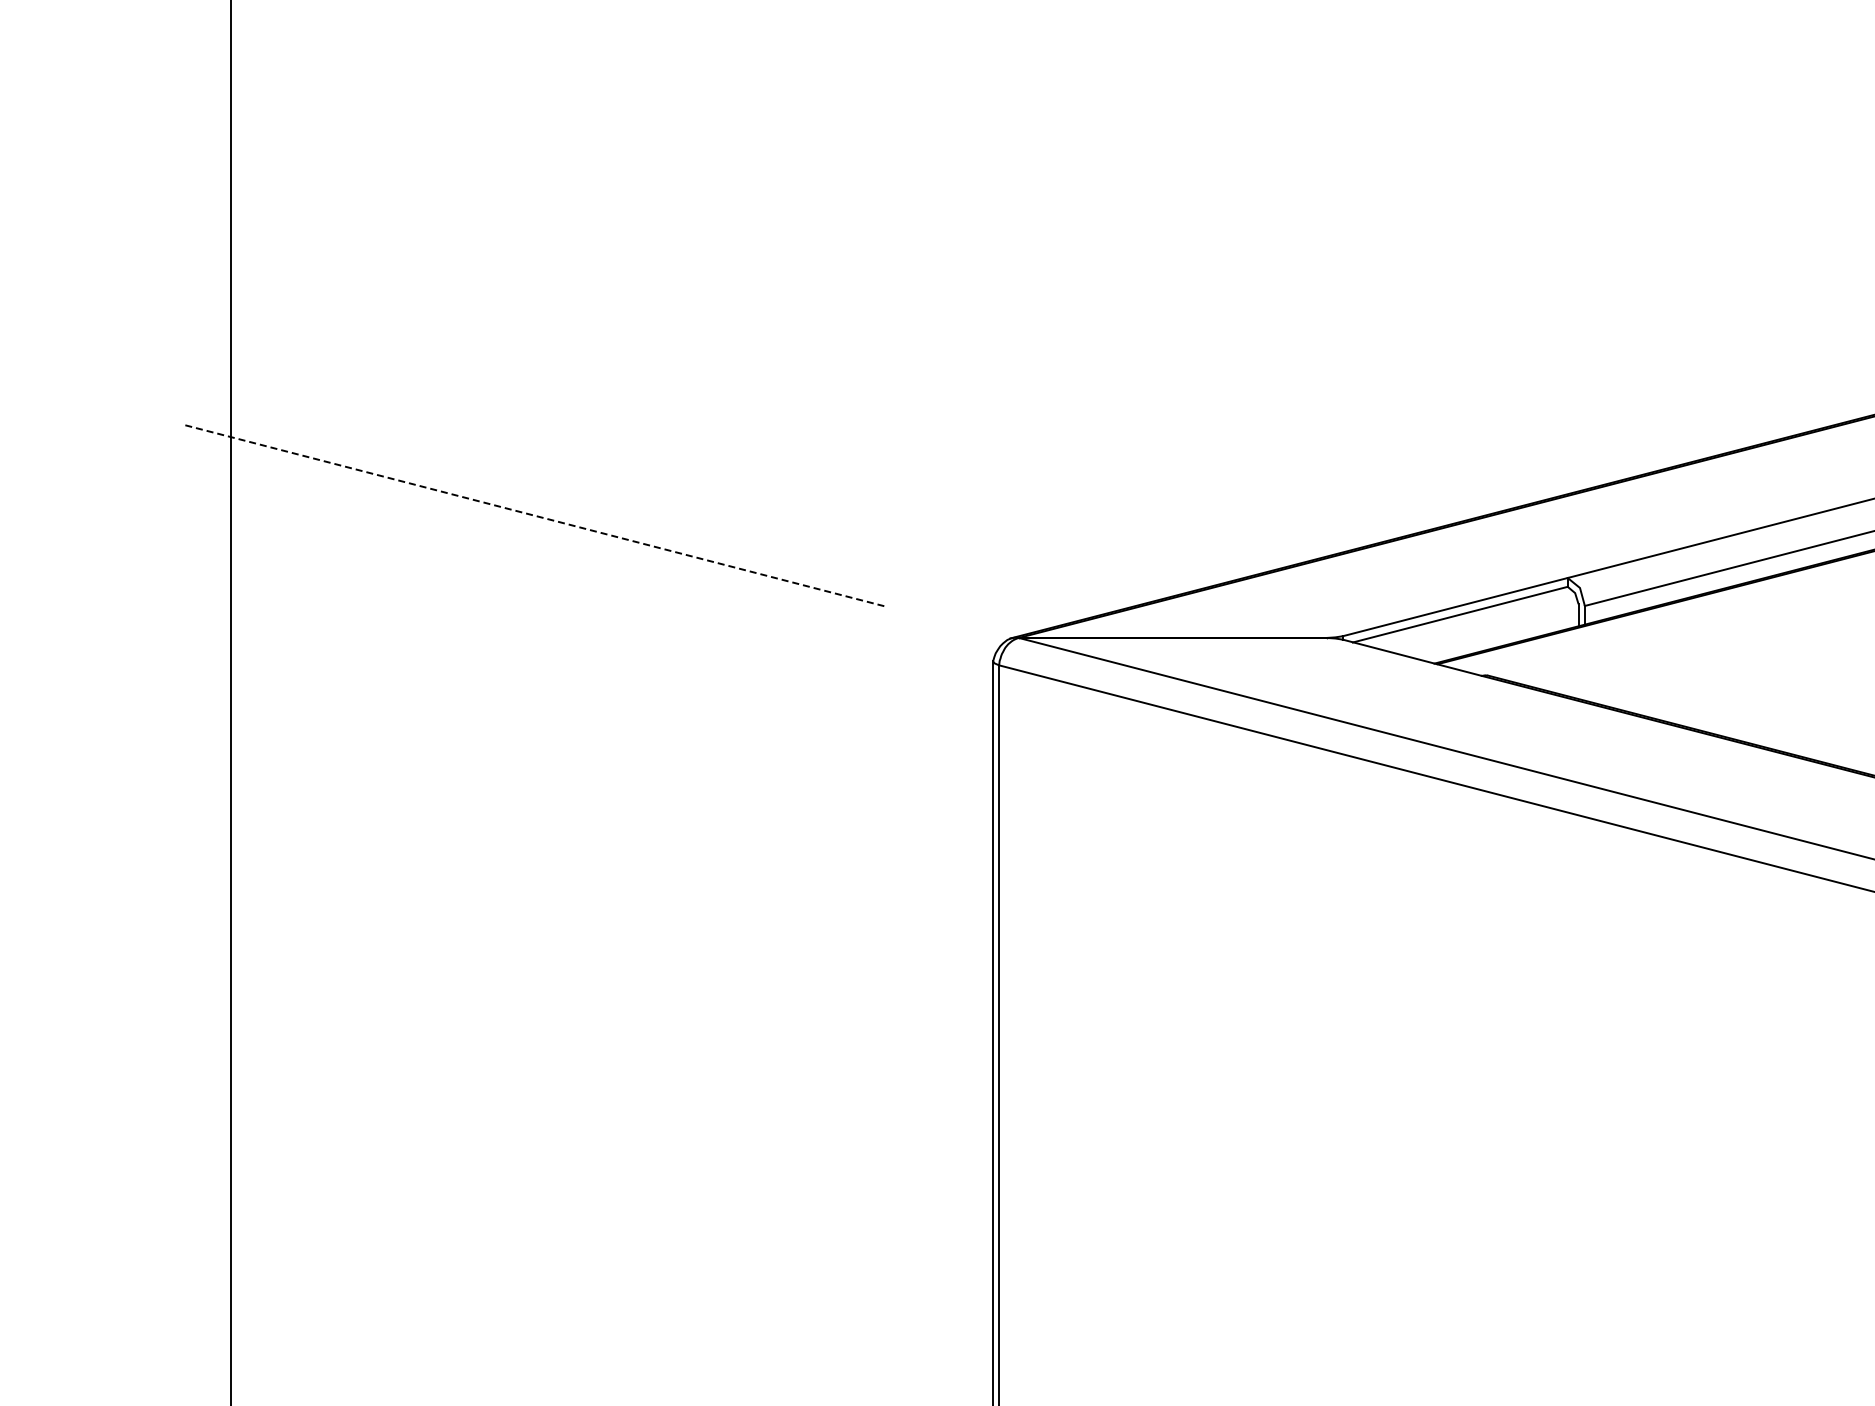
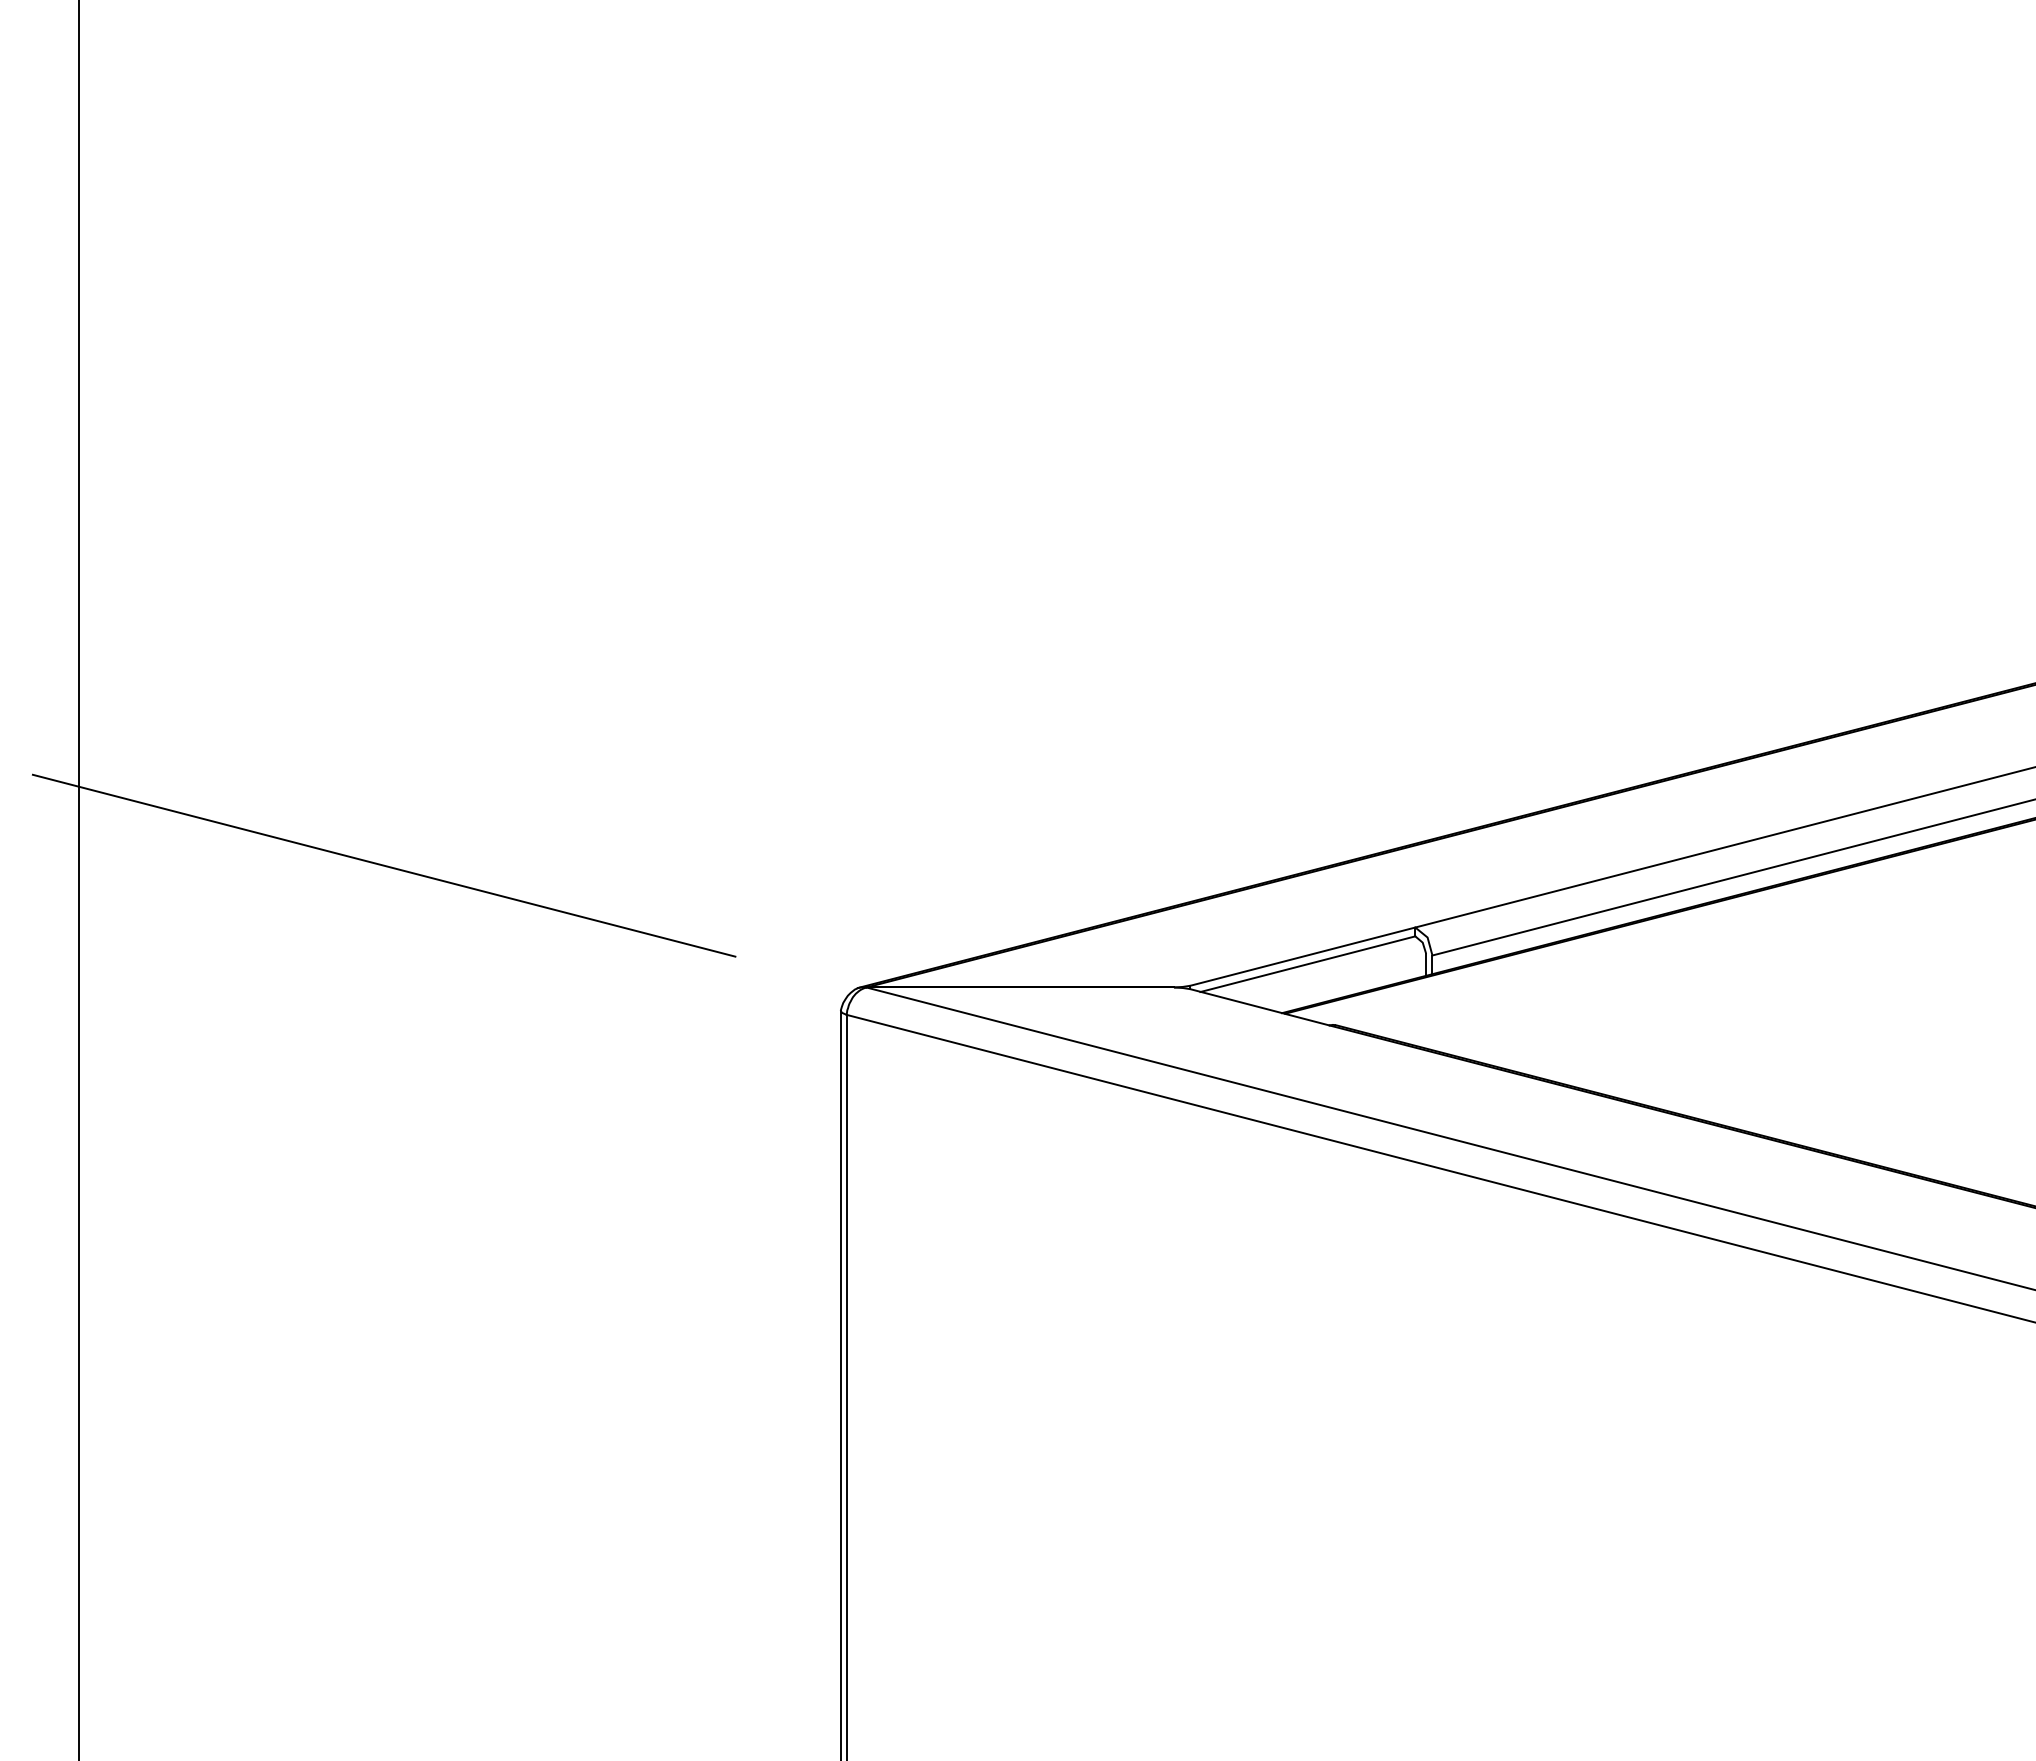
line: (536, 515) -> (384, 865), dashed -> solid

